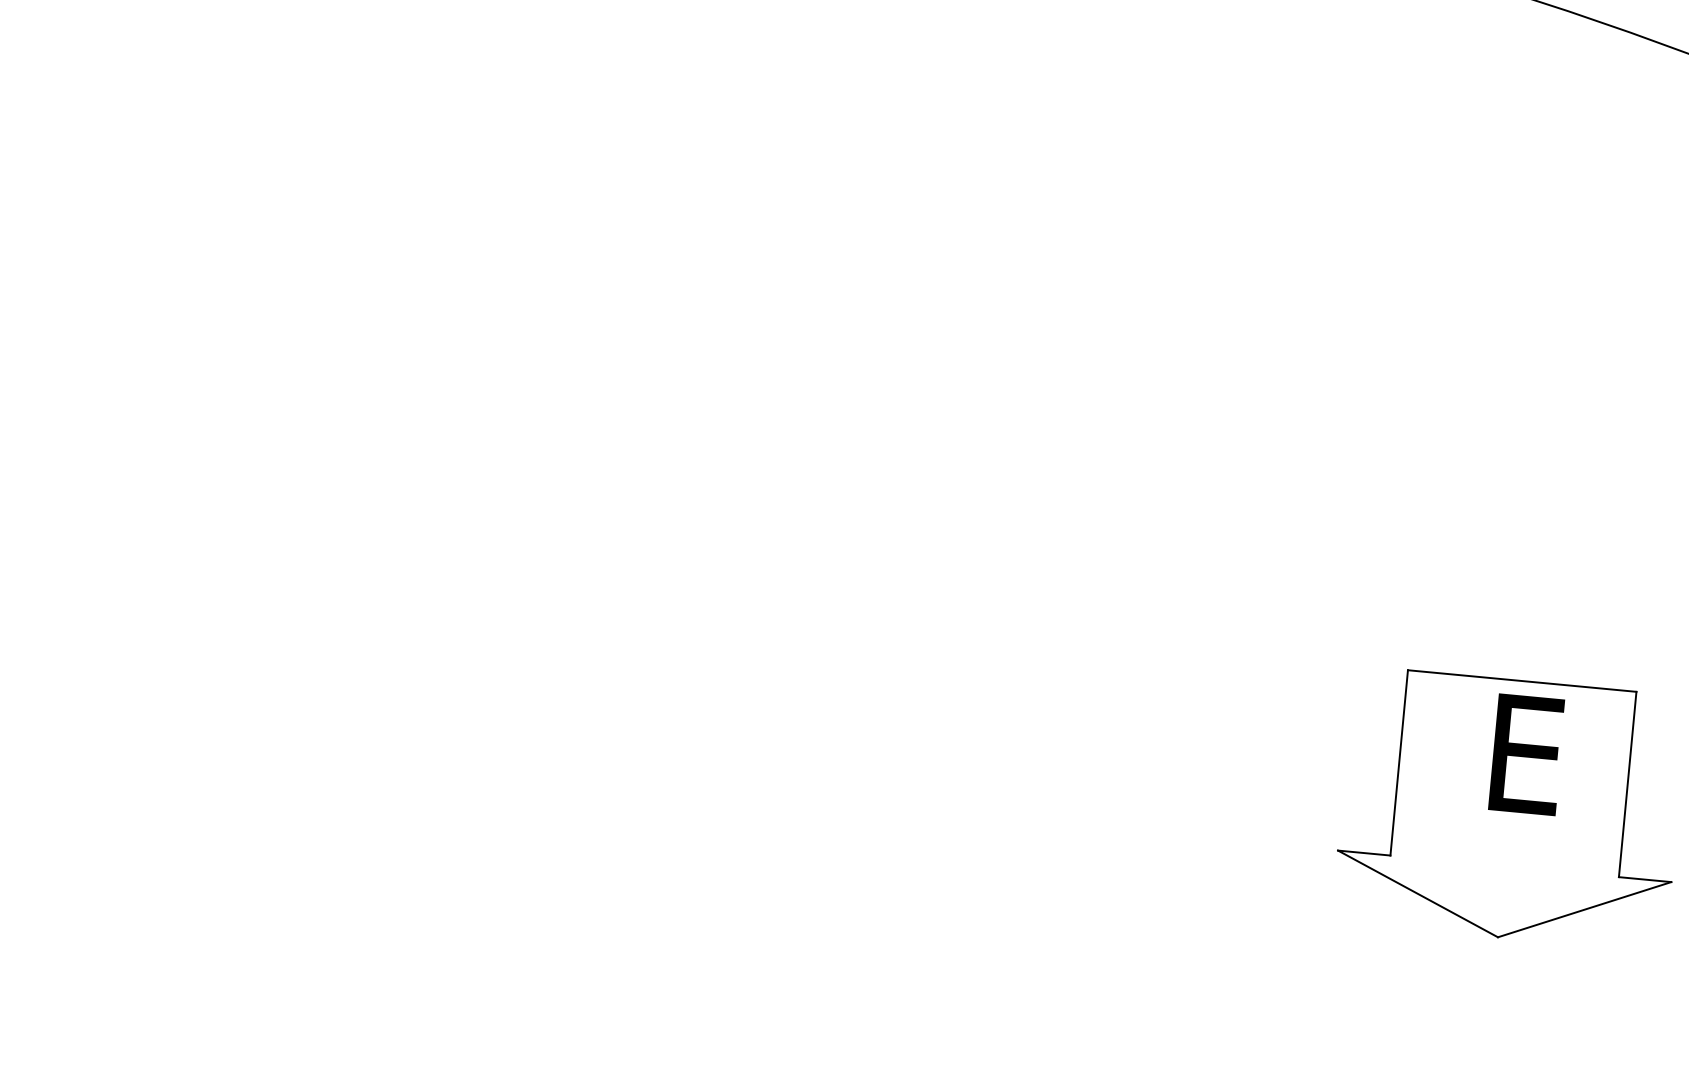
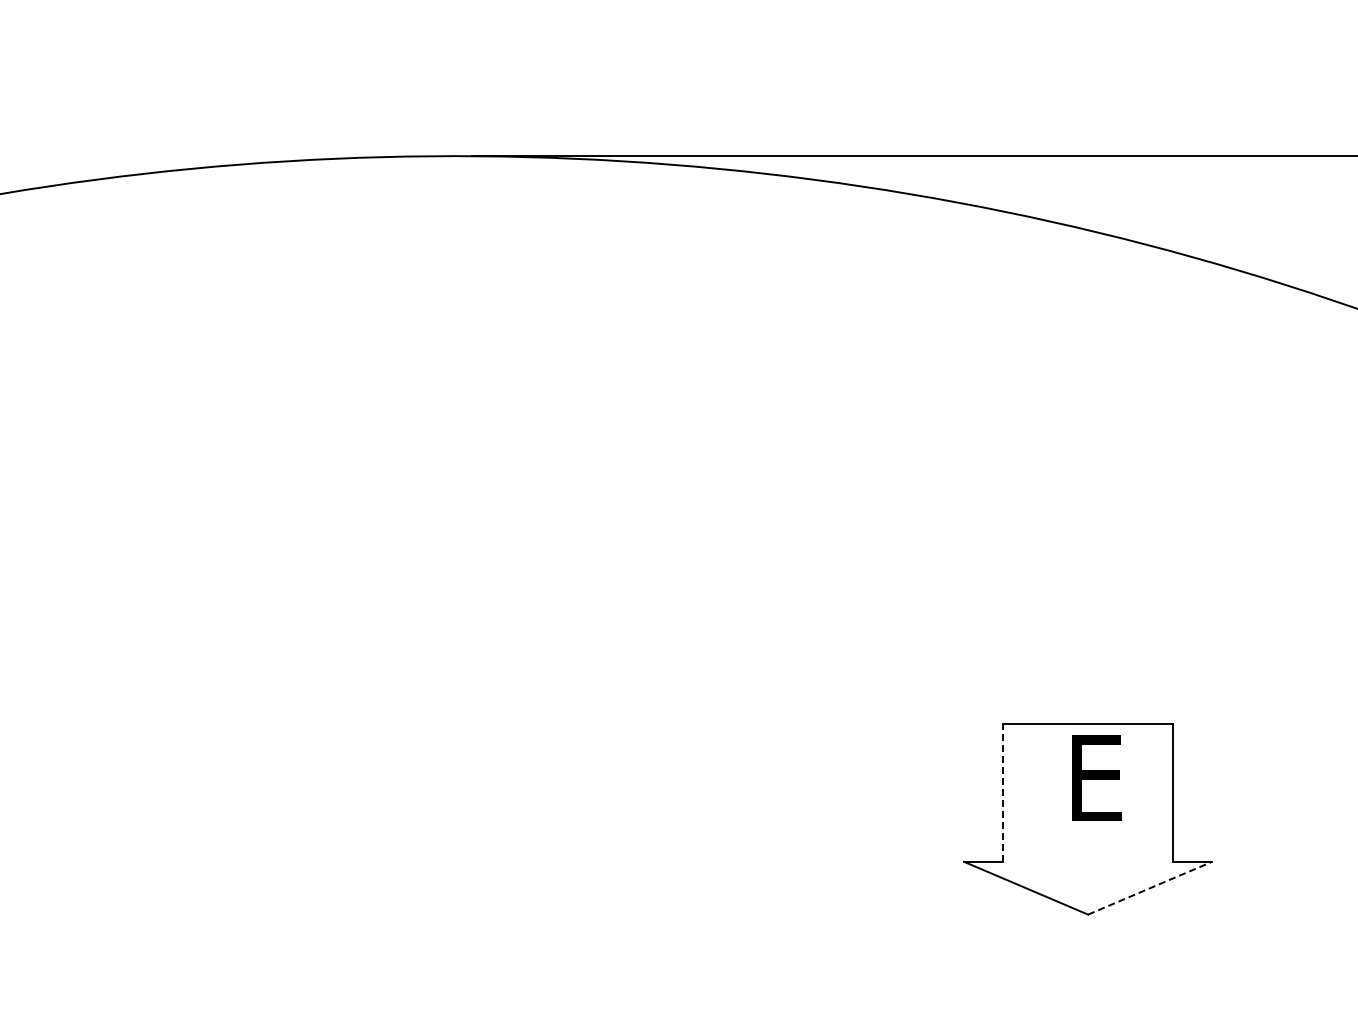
line: (1399, 762) -> (1003, 792), solid -> dashed
line: (1585, 910) -> (1150, 888), solid -> dashed

